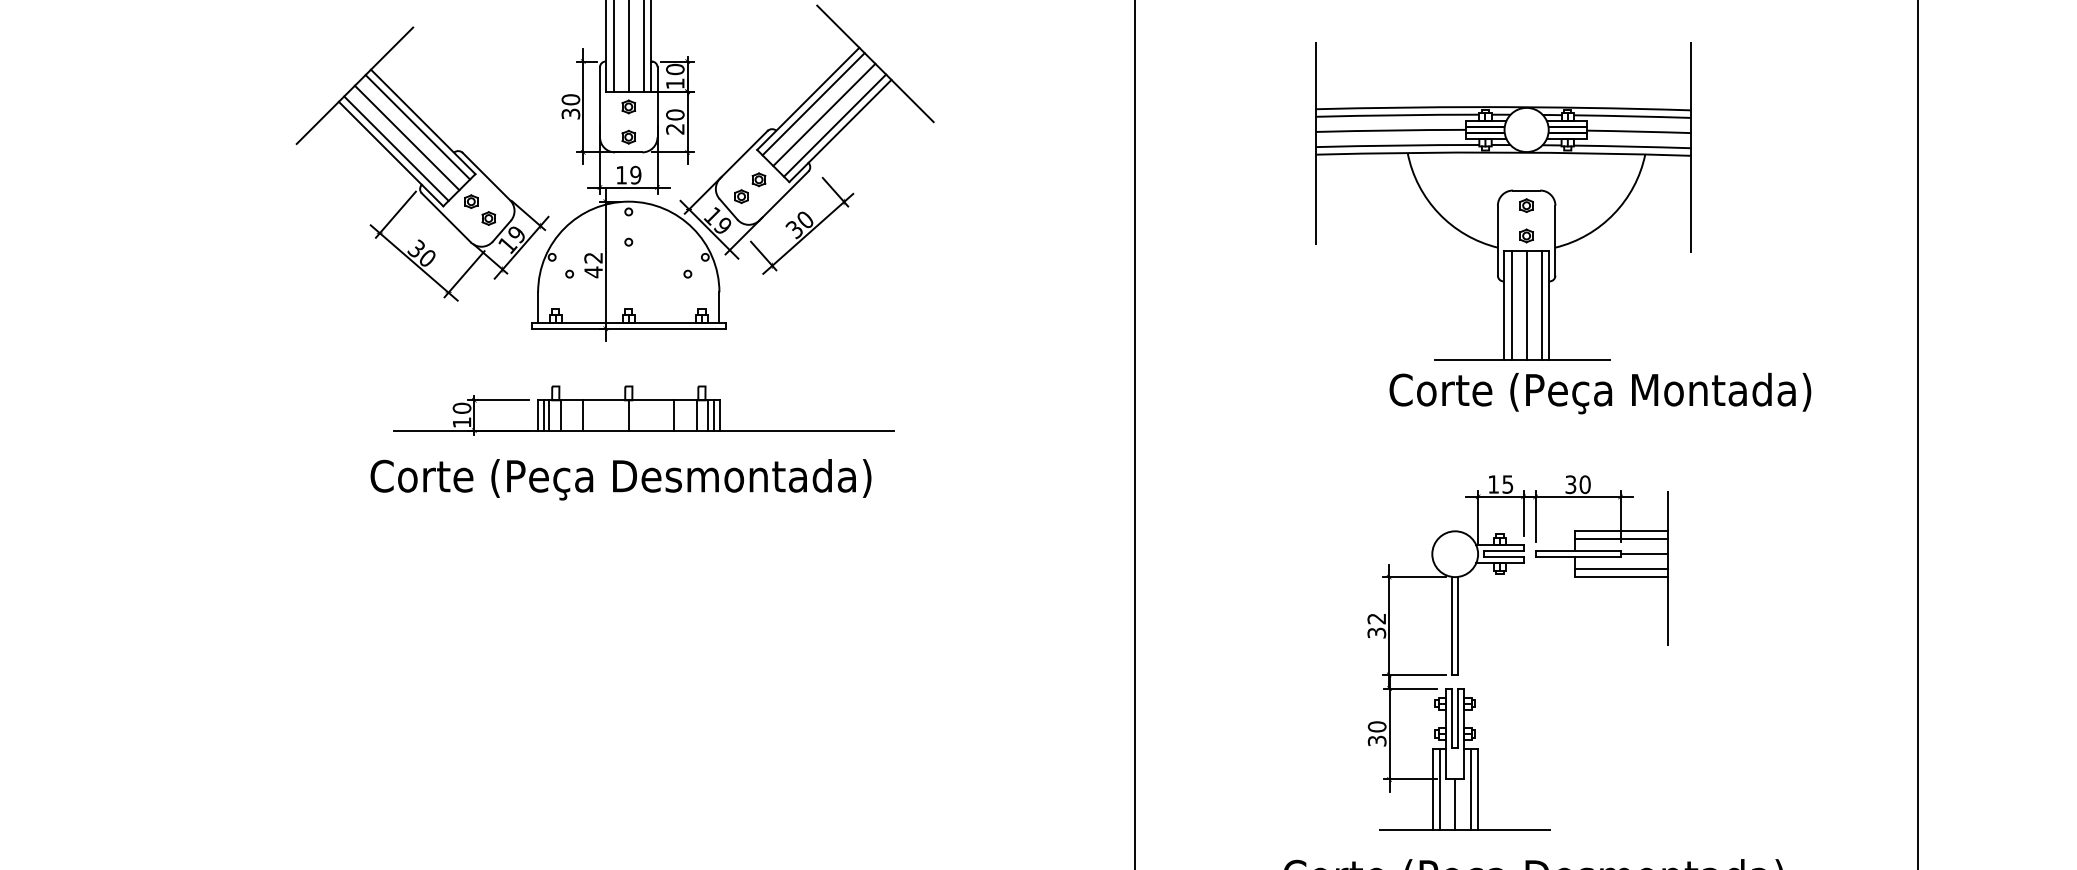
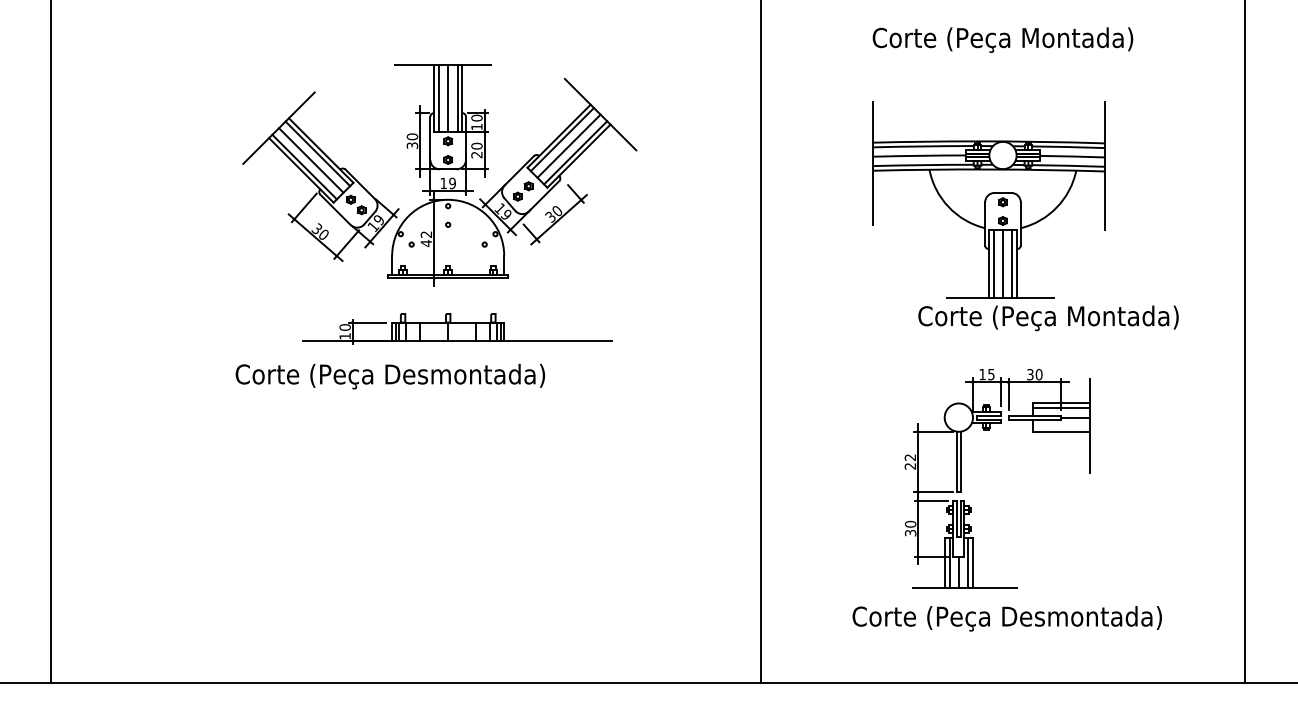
text: (621, 479) -> (390, 376), moved
line: (1621, 568) -> (1061, 426), removed
text: (1376, 633) -> (910, 466), 32 -> 22

